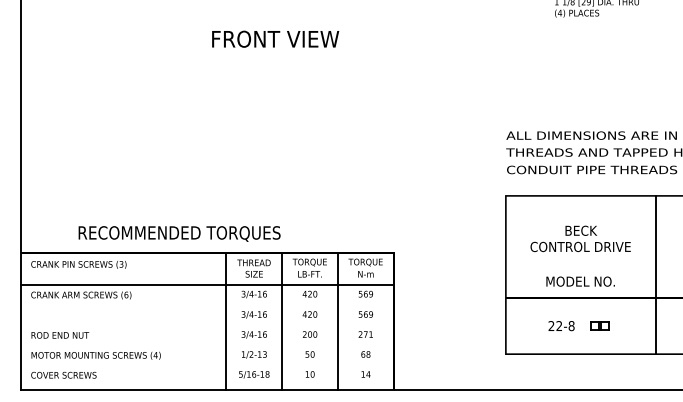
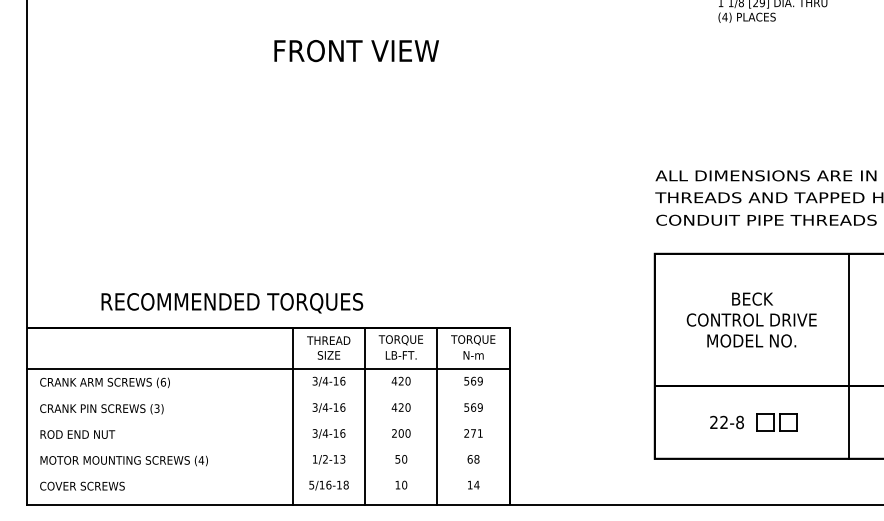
text: (78, 265) -> (101, 409), moved
text: (580, 281) -> (751, 340), moved
part: (599, 326) -> (776, 422), size x1.67

